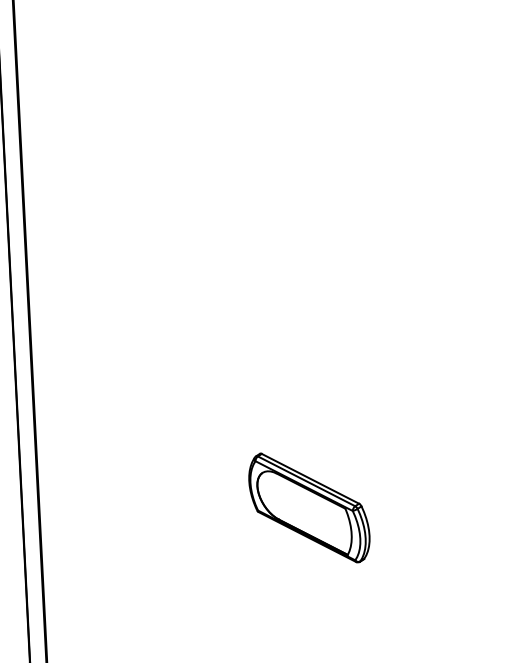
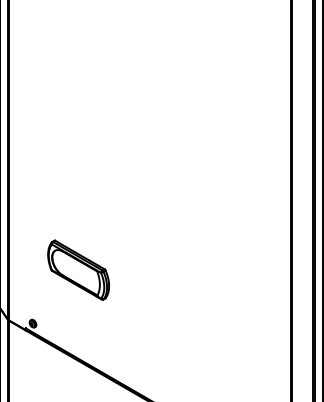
part: (309, 506) -> (78, 269), moved

